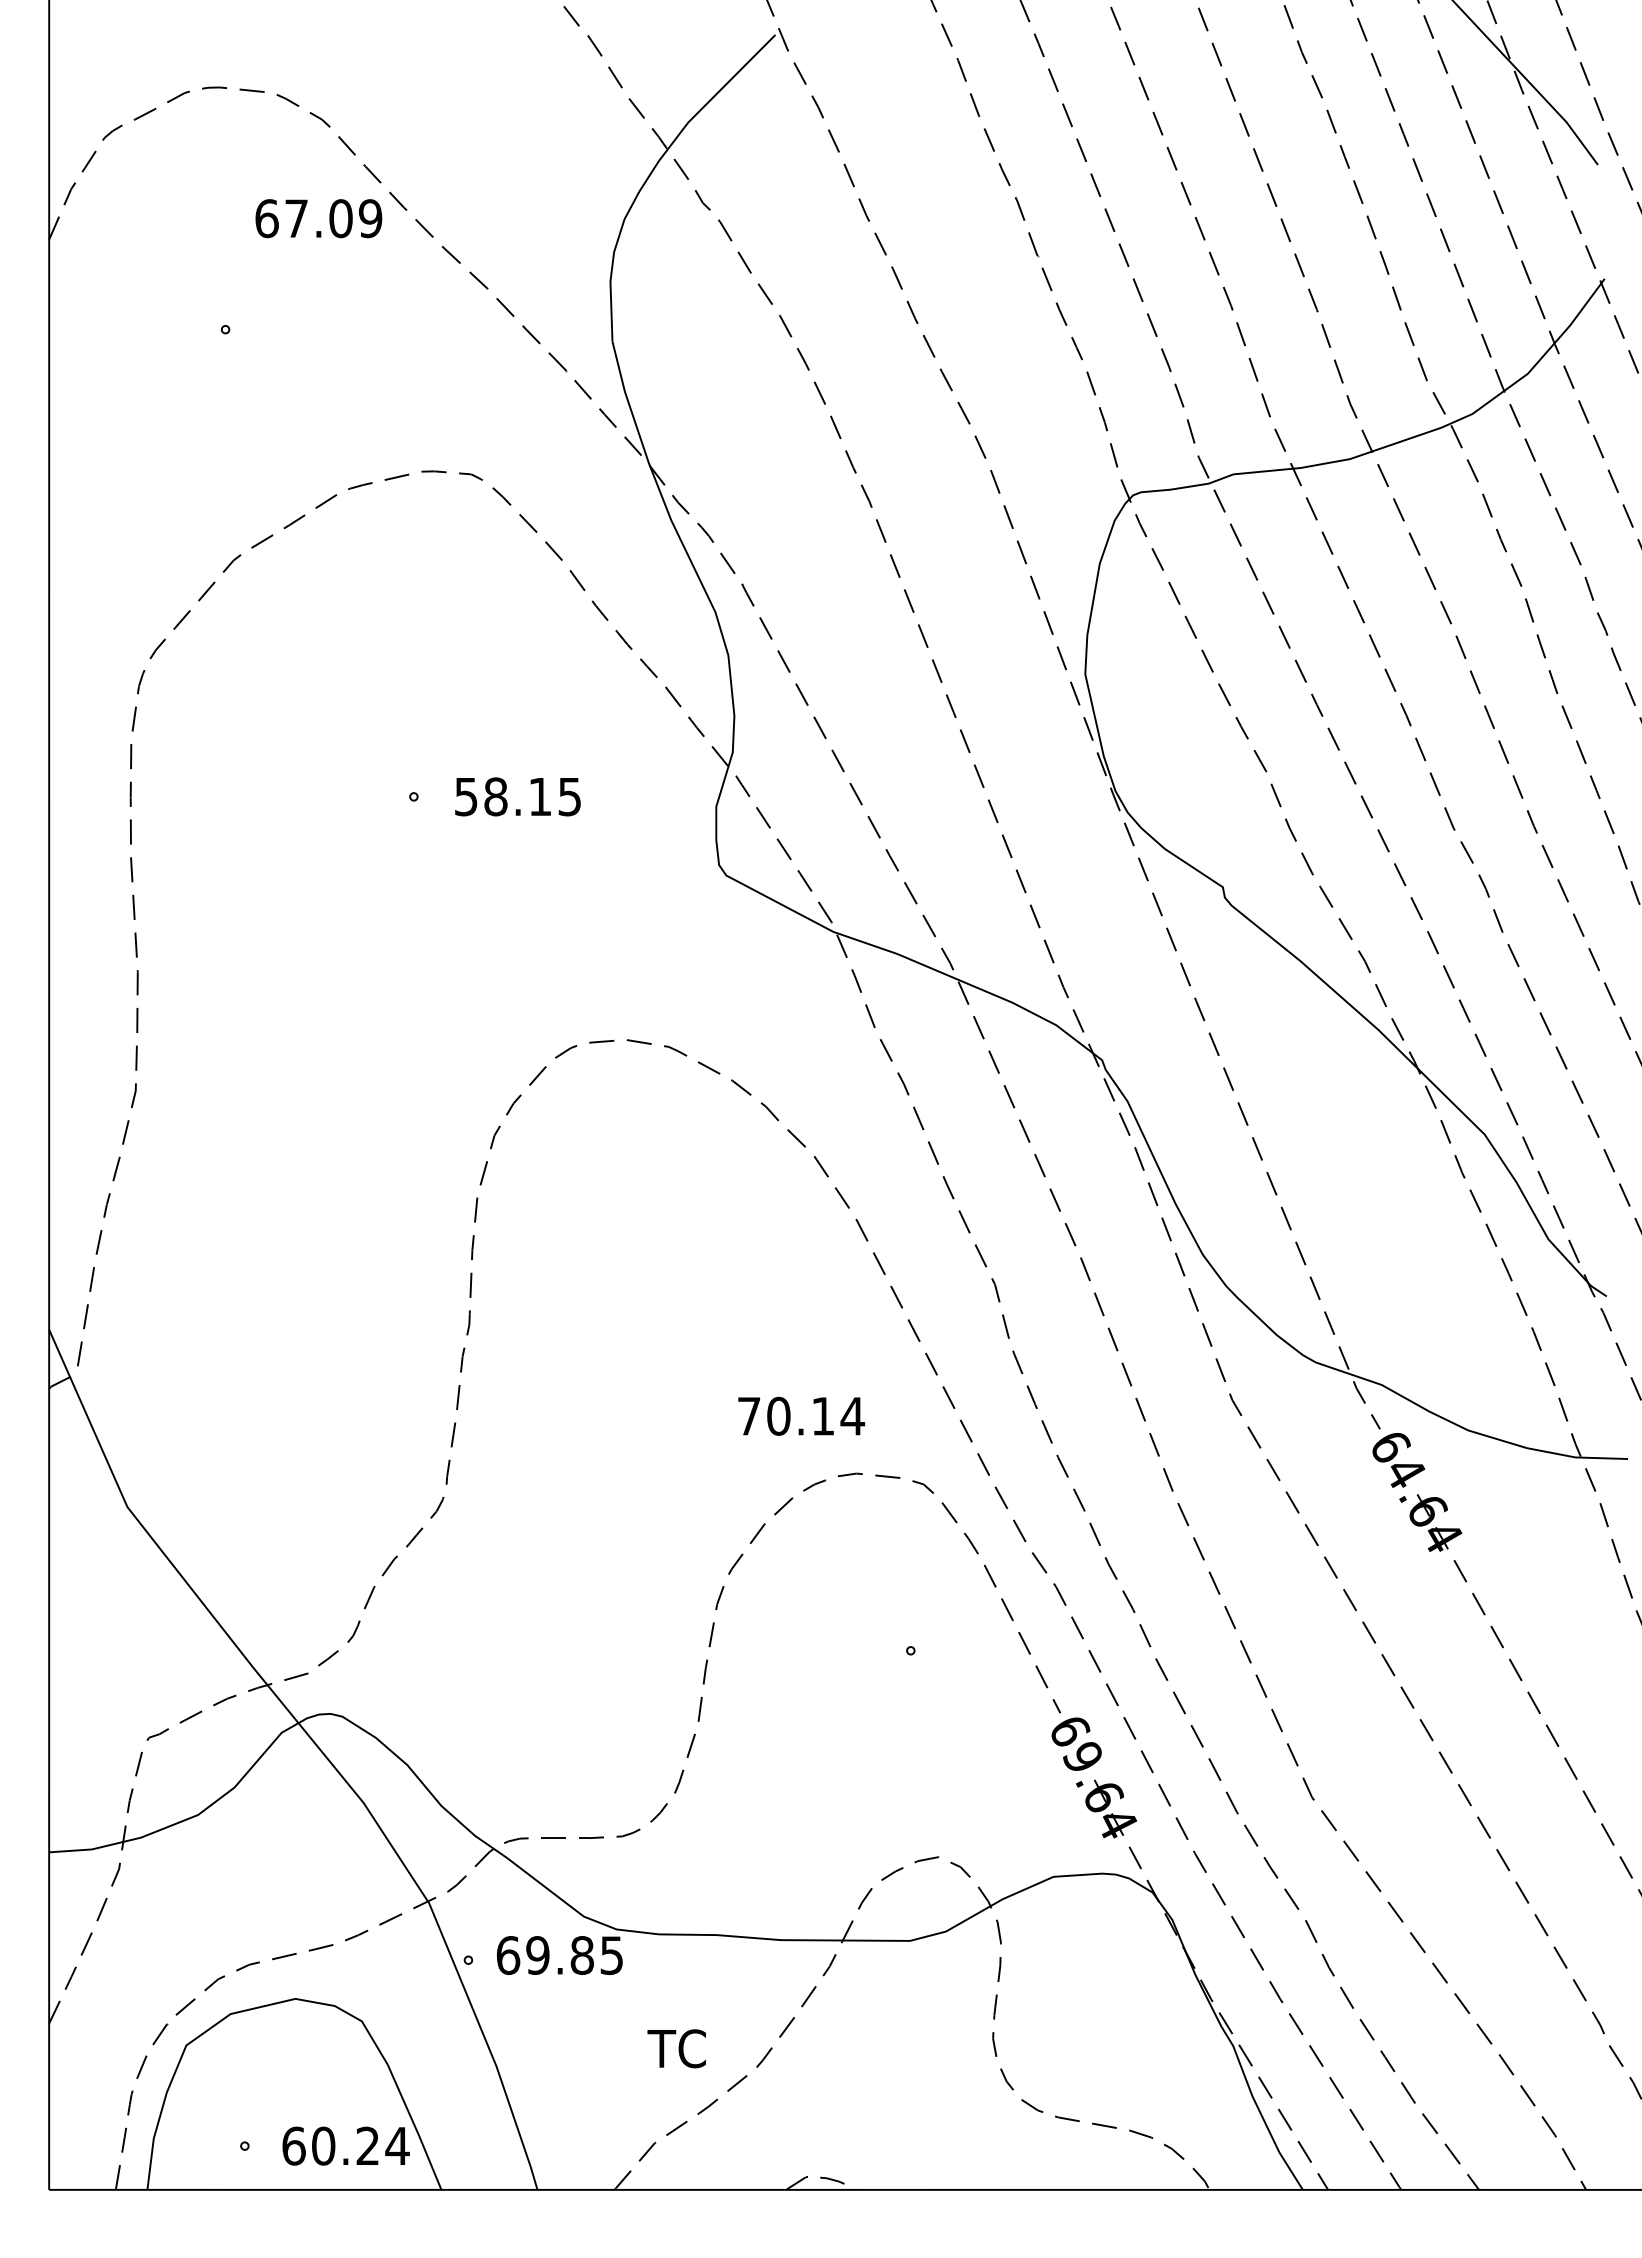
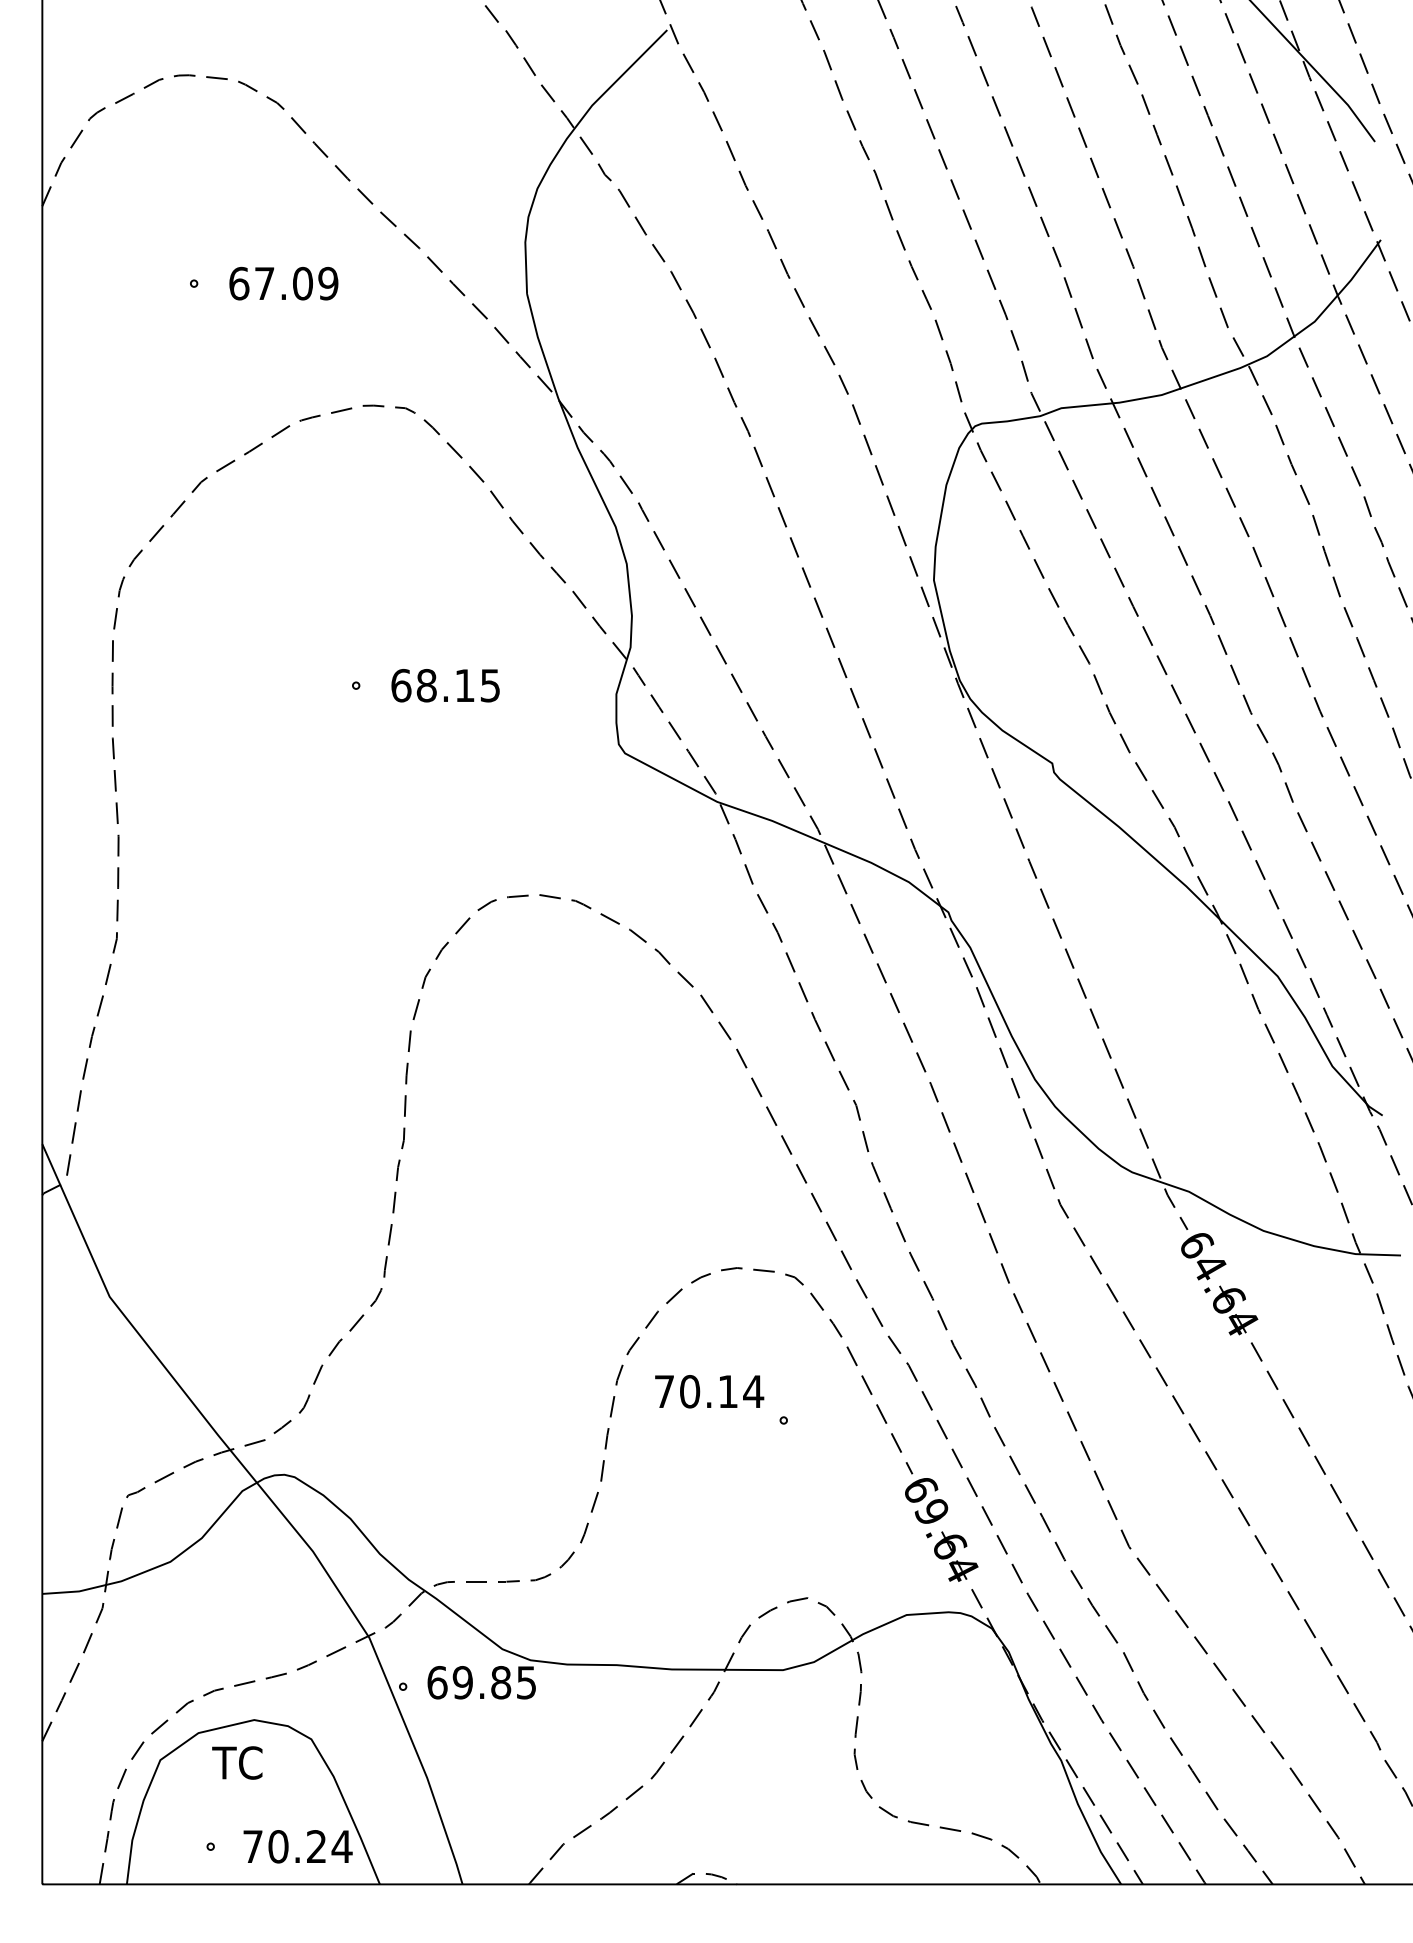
text: (318, 218) -> (283, 283), moved
text: (466, 796) -> (401, 685), 58.15 -> 68.15
text: (801, 1415) -> (709, 1390), moved
text: (676, 2048) -> (237, 1762), moved
text: (293, 2145) -> (252, 1846), 60.24 -> 70.24

